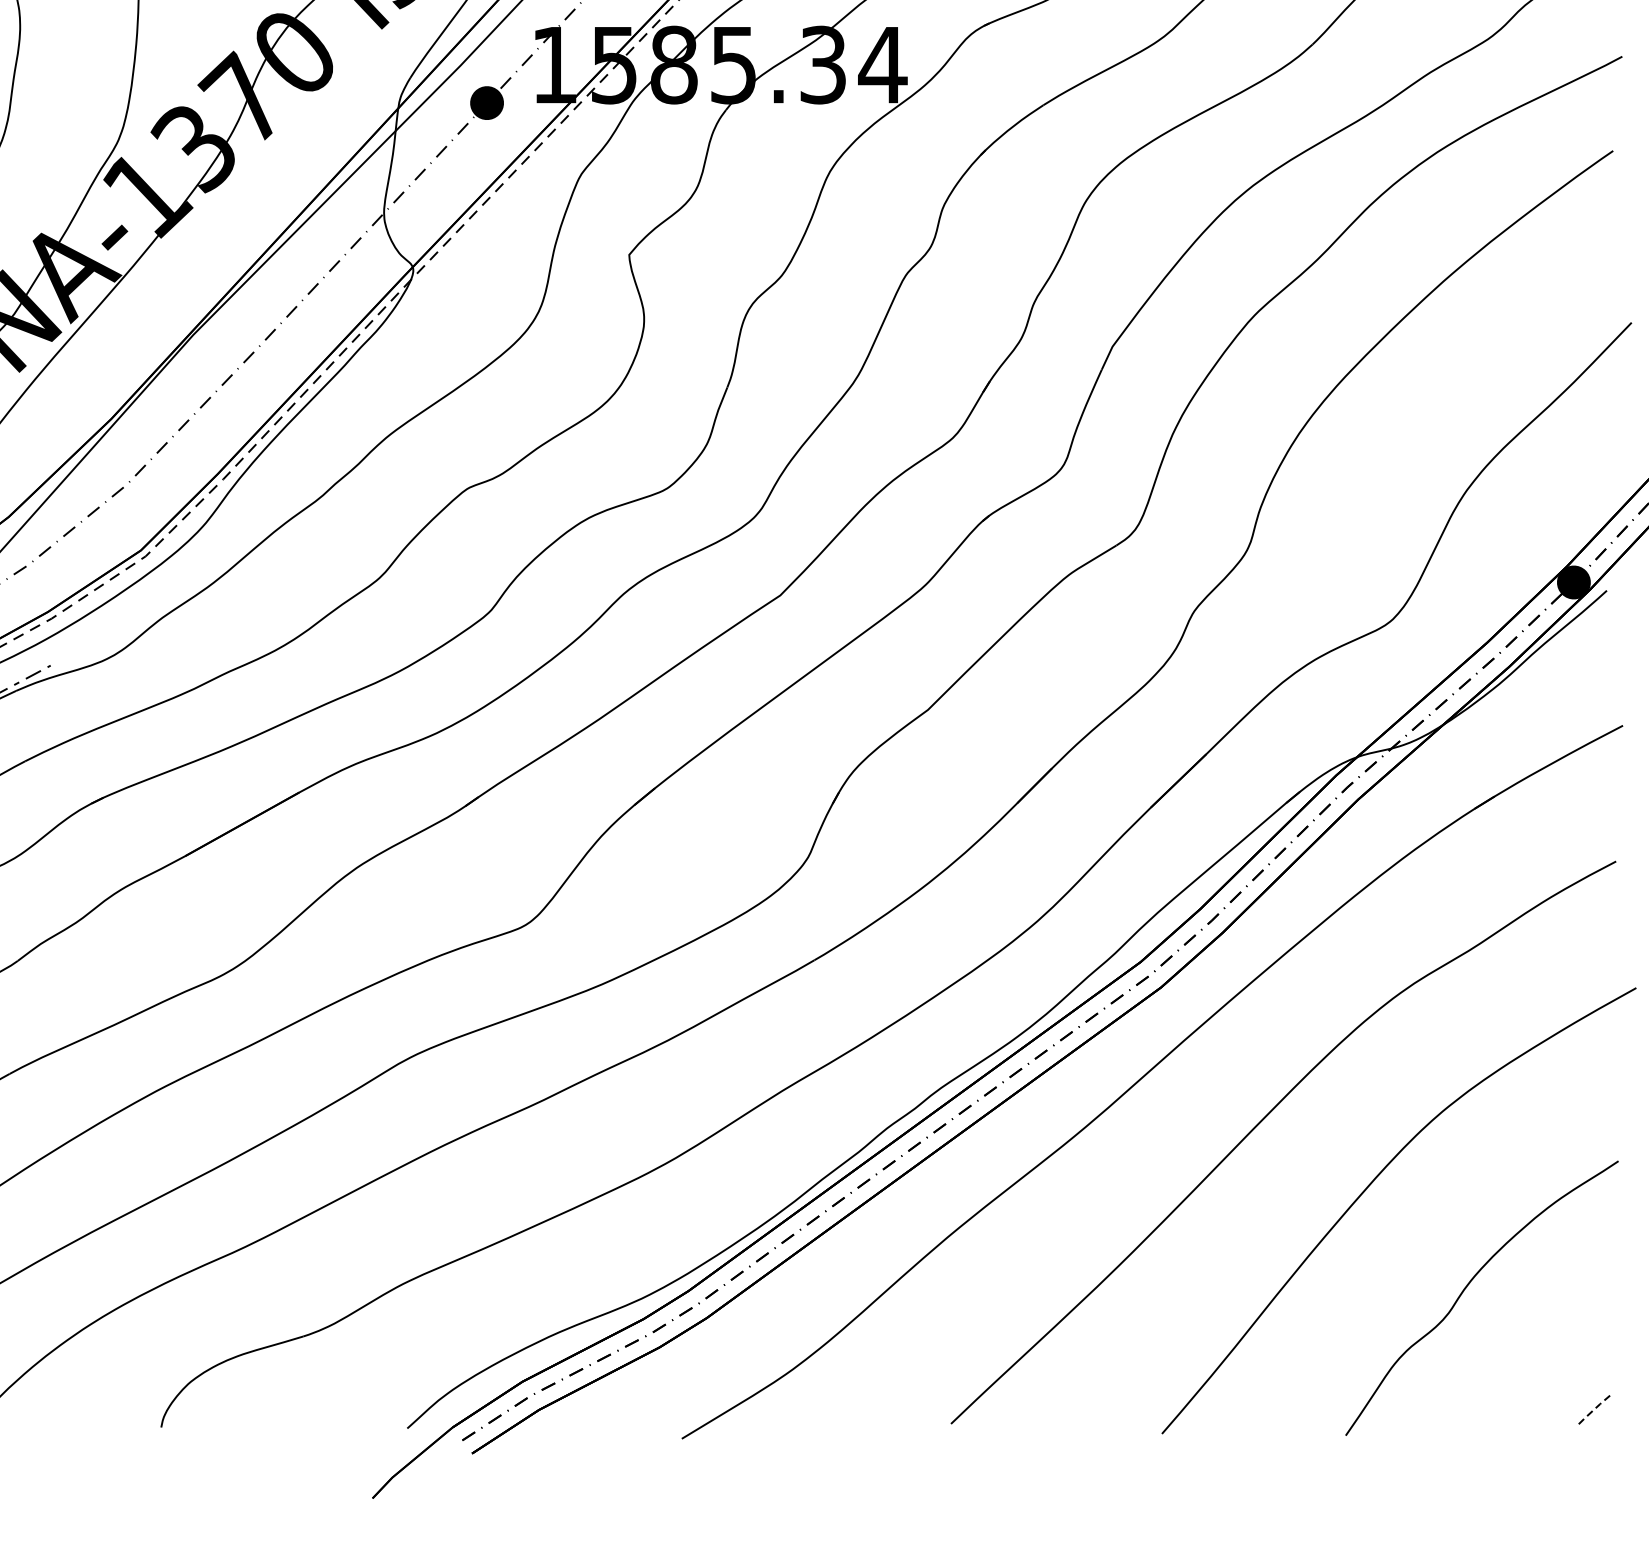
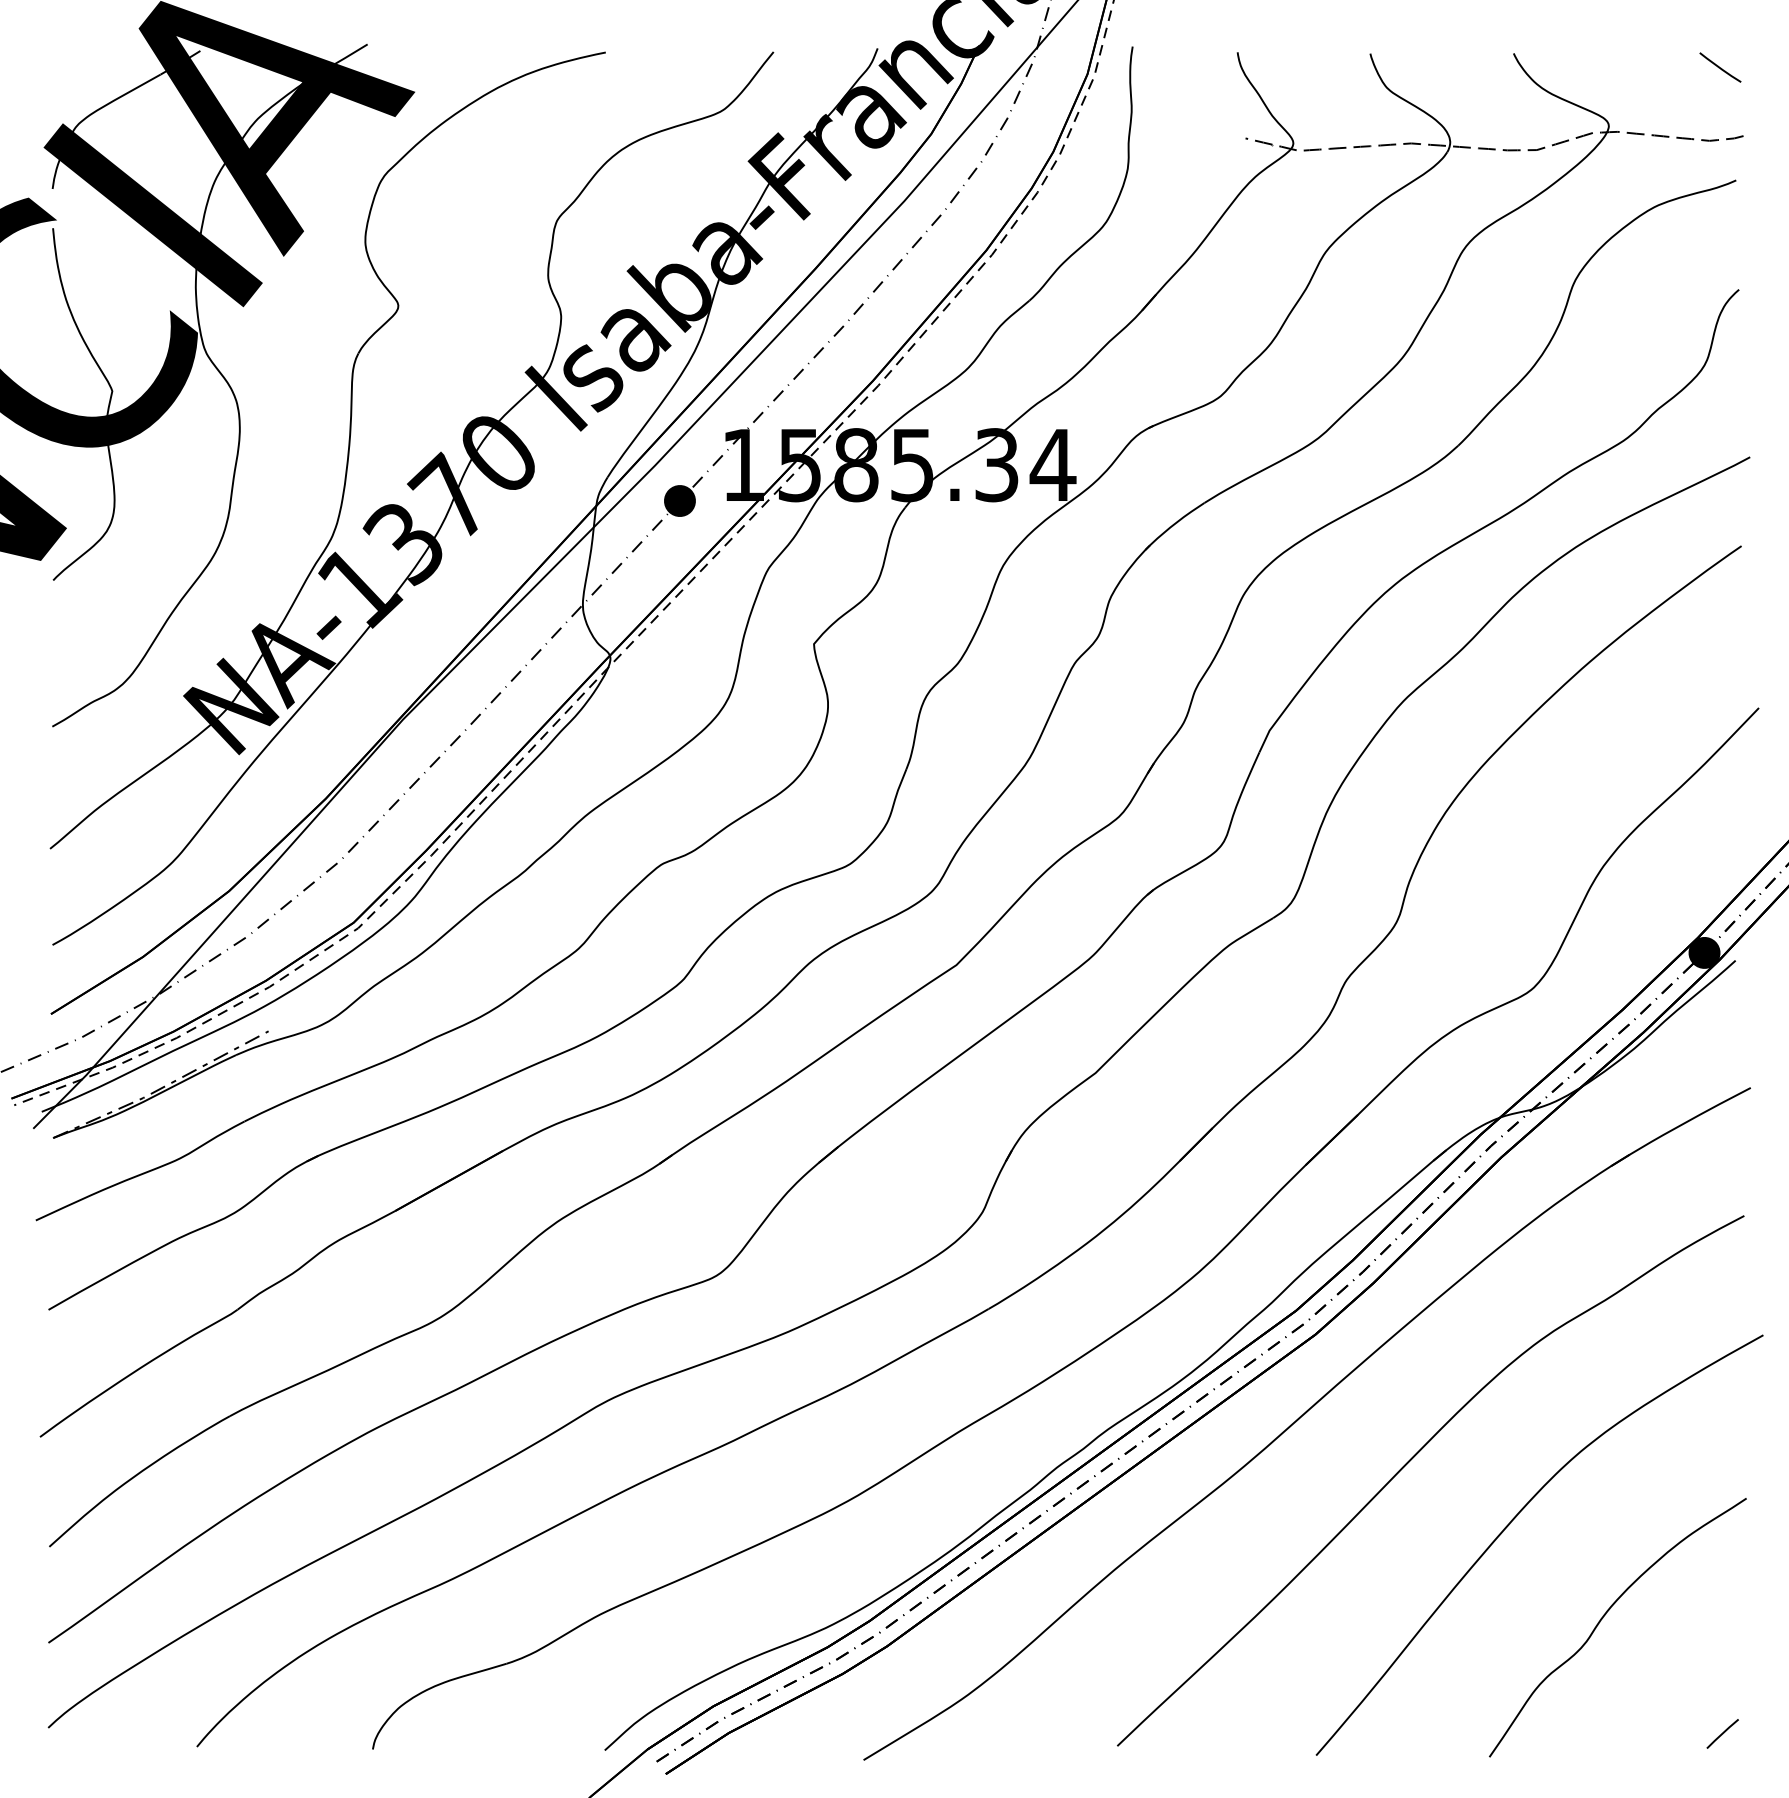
line: (1592, 1410) -> (1722, 1733), dashed -> solid

